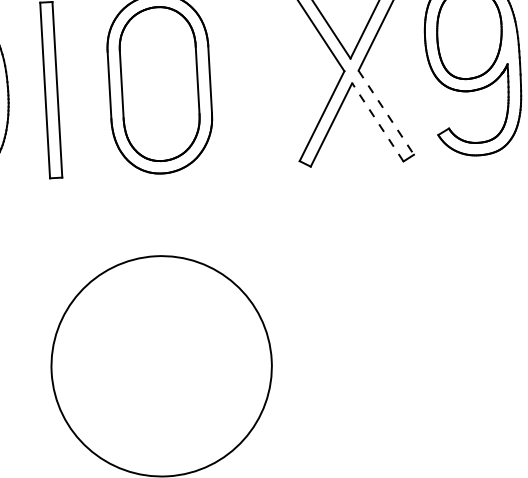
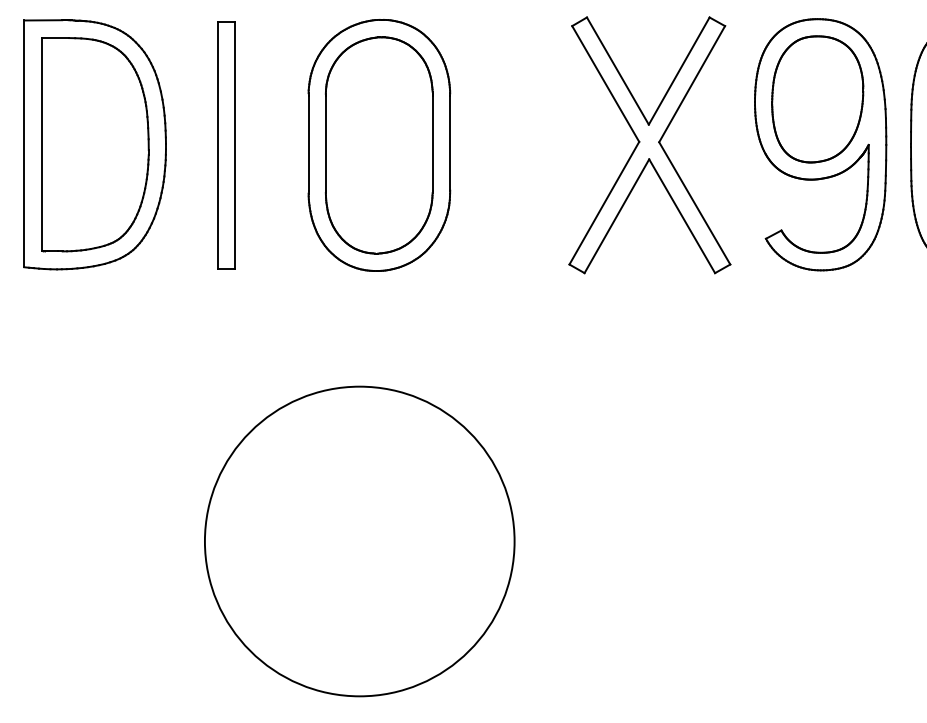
line: (386, 112) -> (694, 203), dashed -> solid
line: (378, 122) -> (682, 216), dashed -> solid

